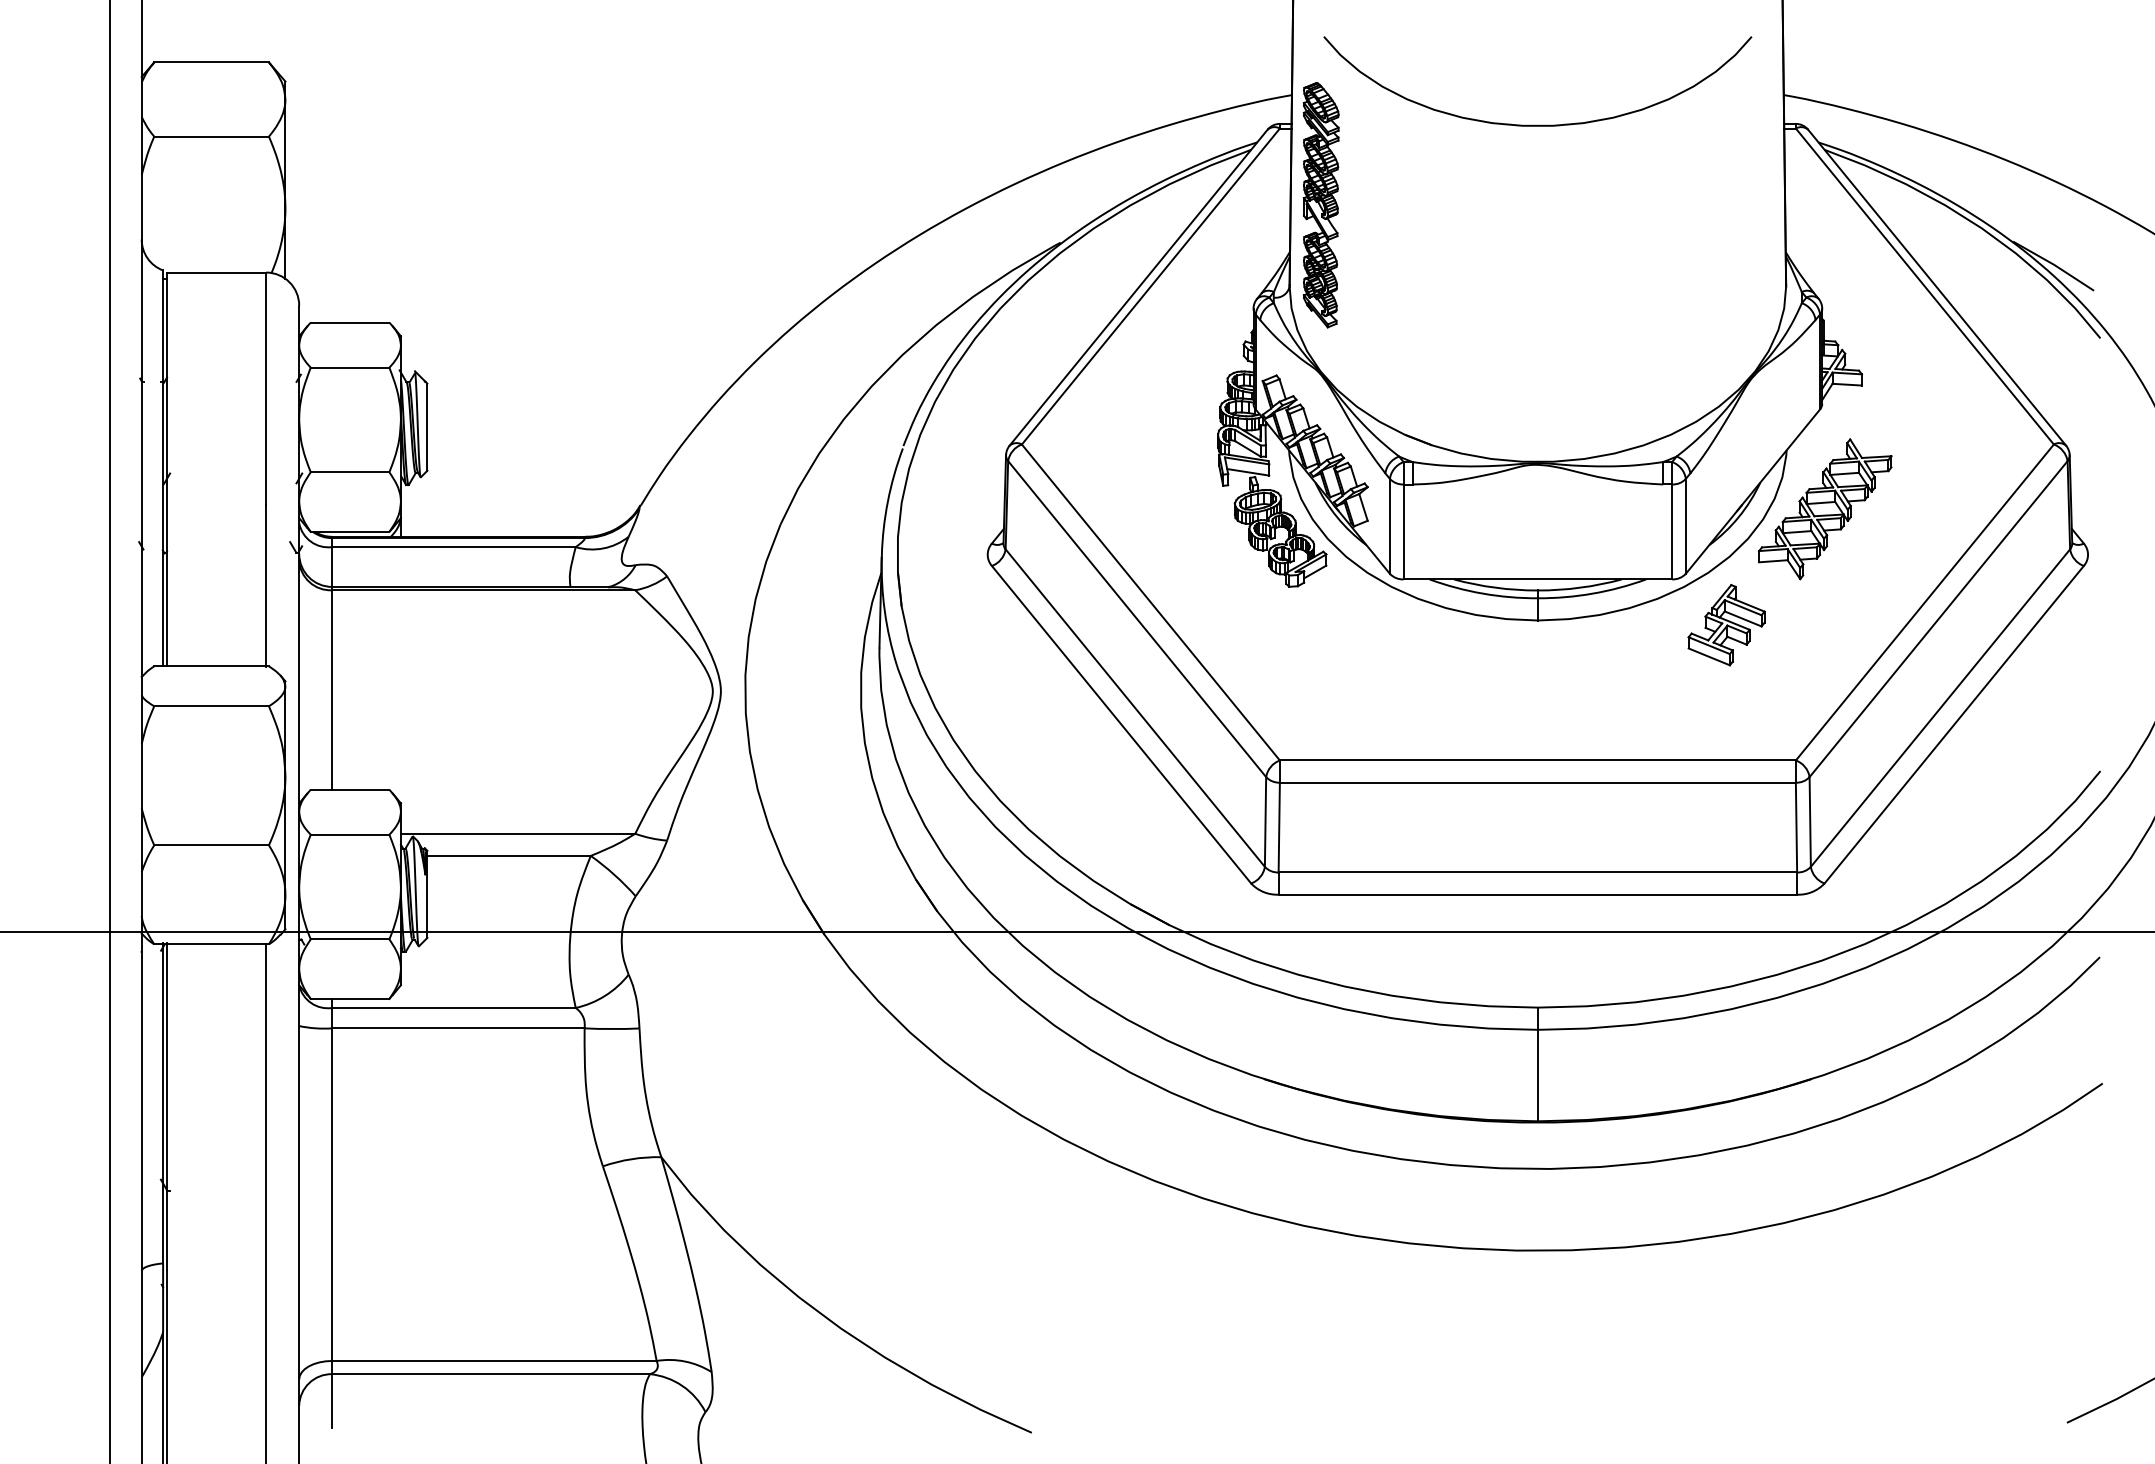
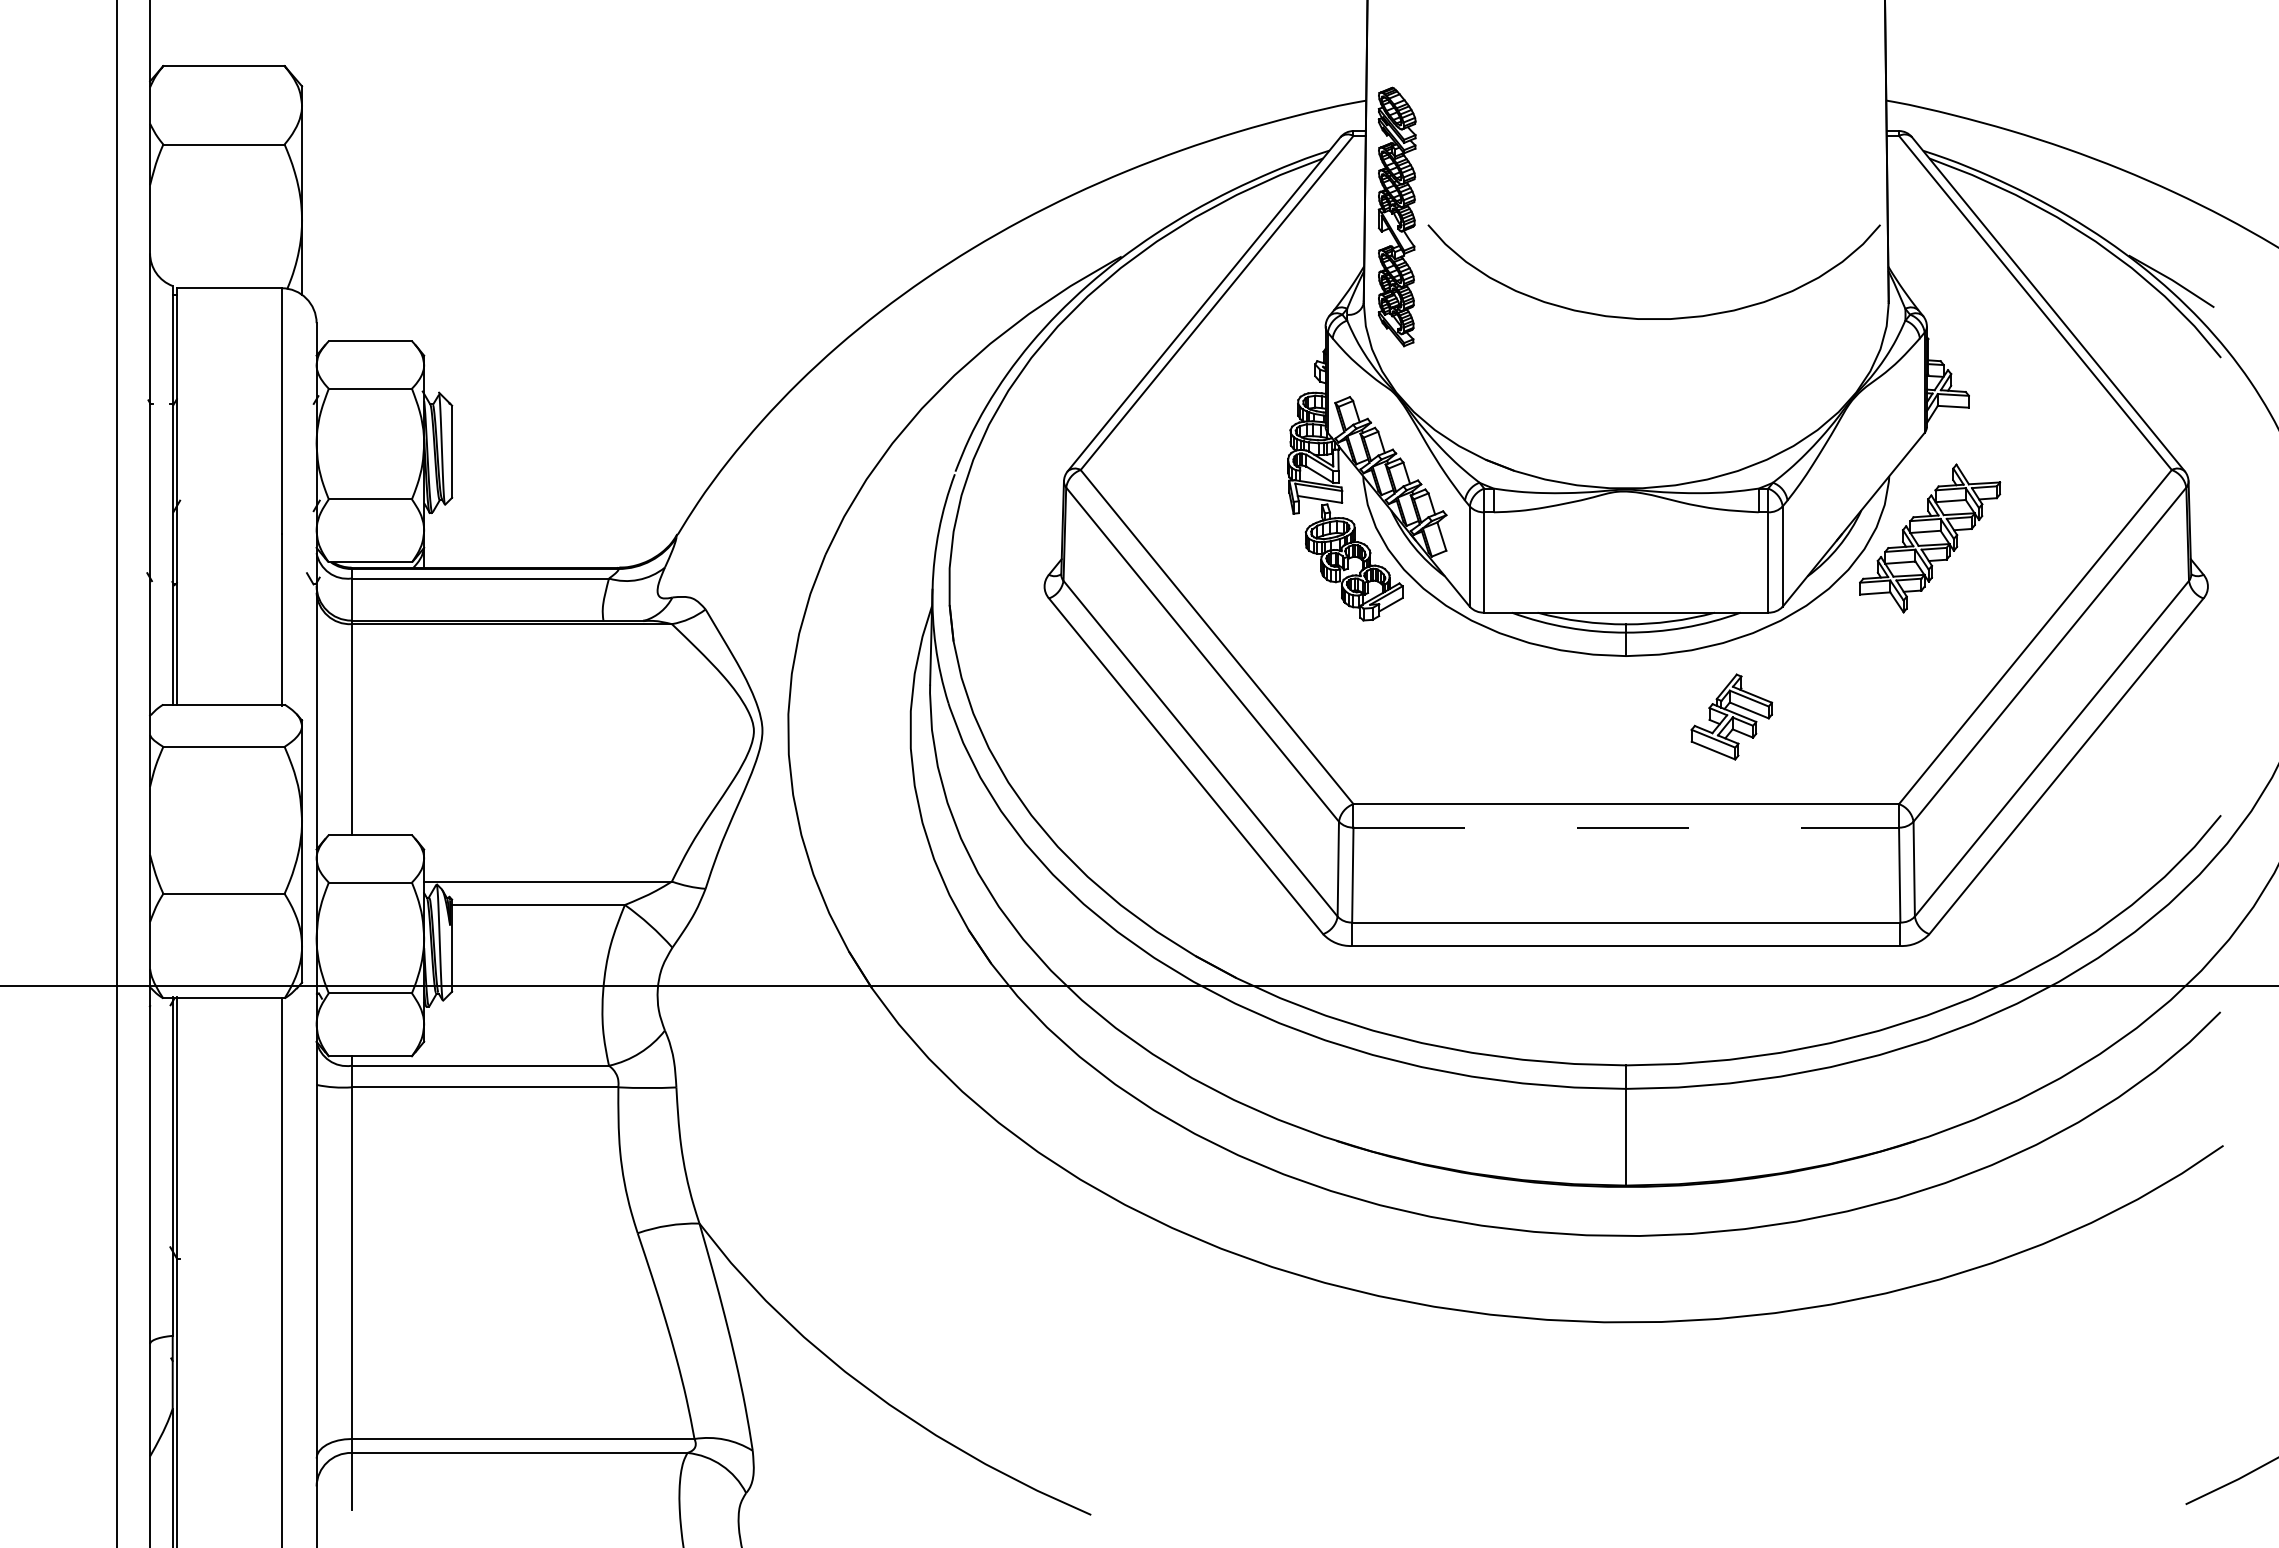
curve: (1537, 125) -> (1653, 318), moved
part: (1726, 624) -> (1731, 716), moved
line: (1538, 782) -> (1626, 827), solid -> dashed

